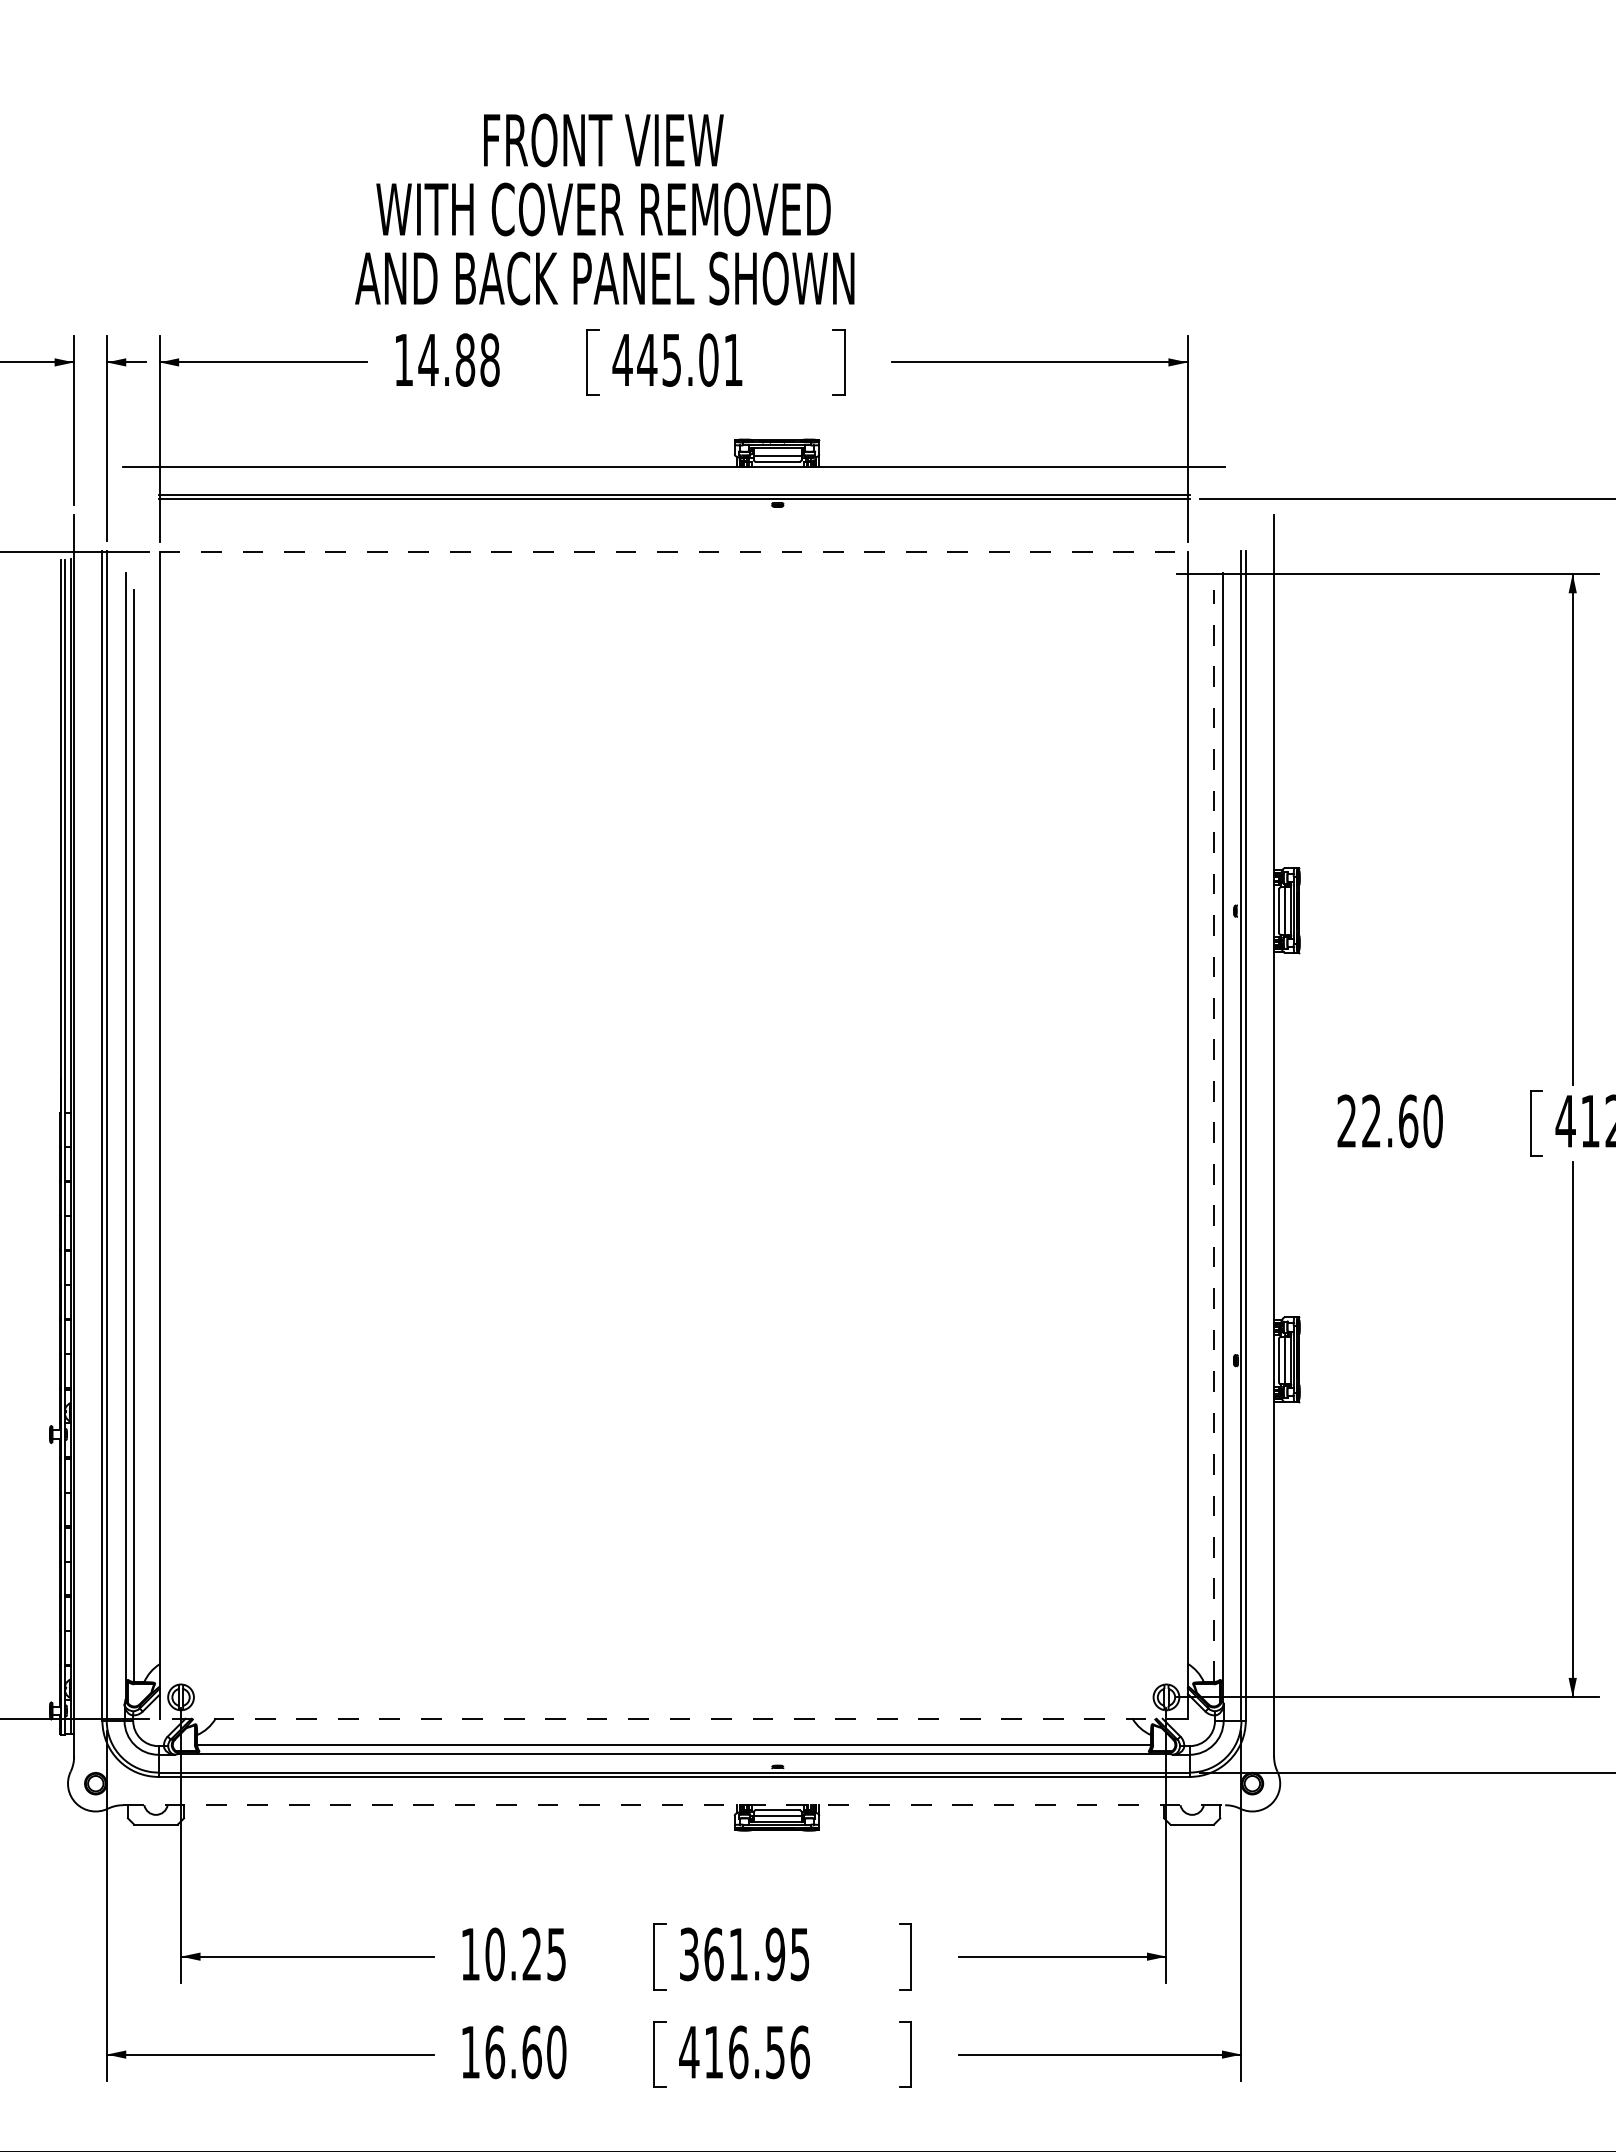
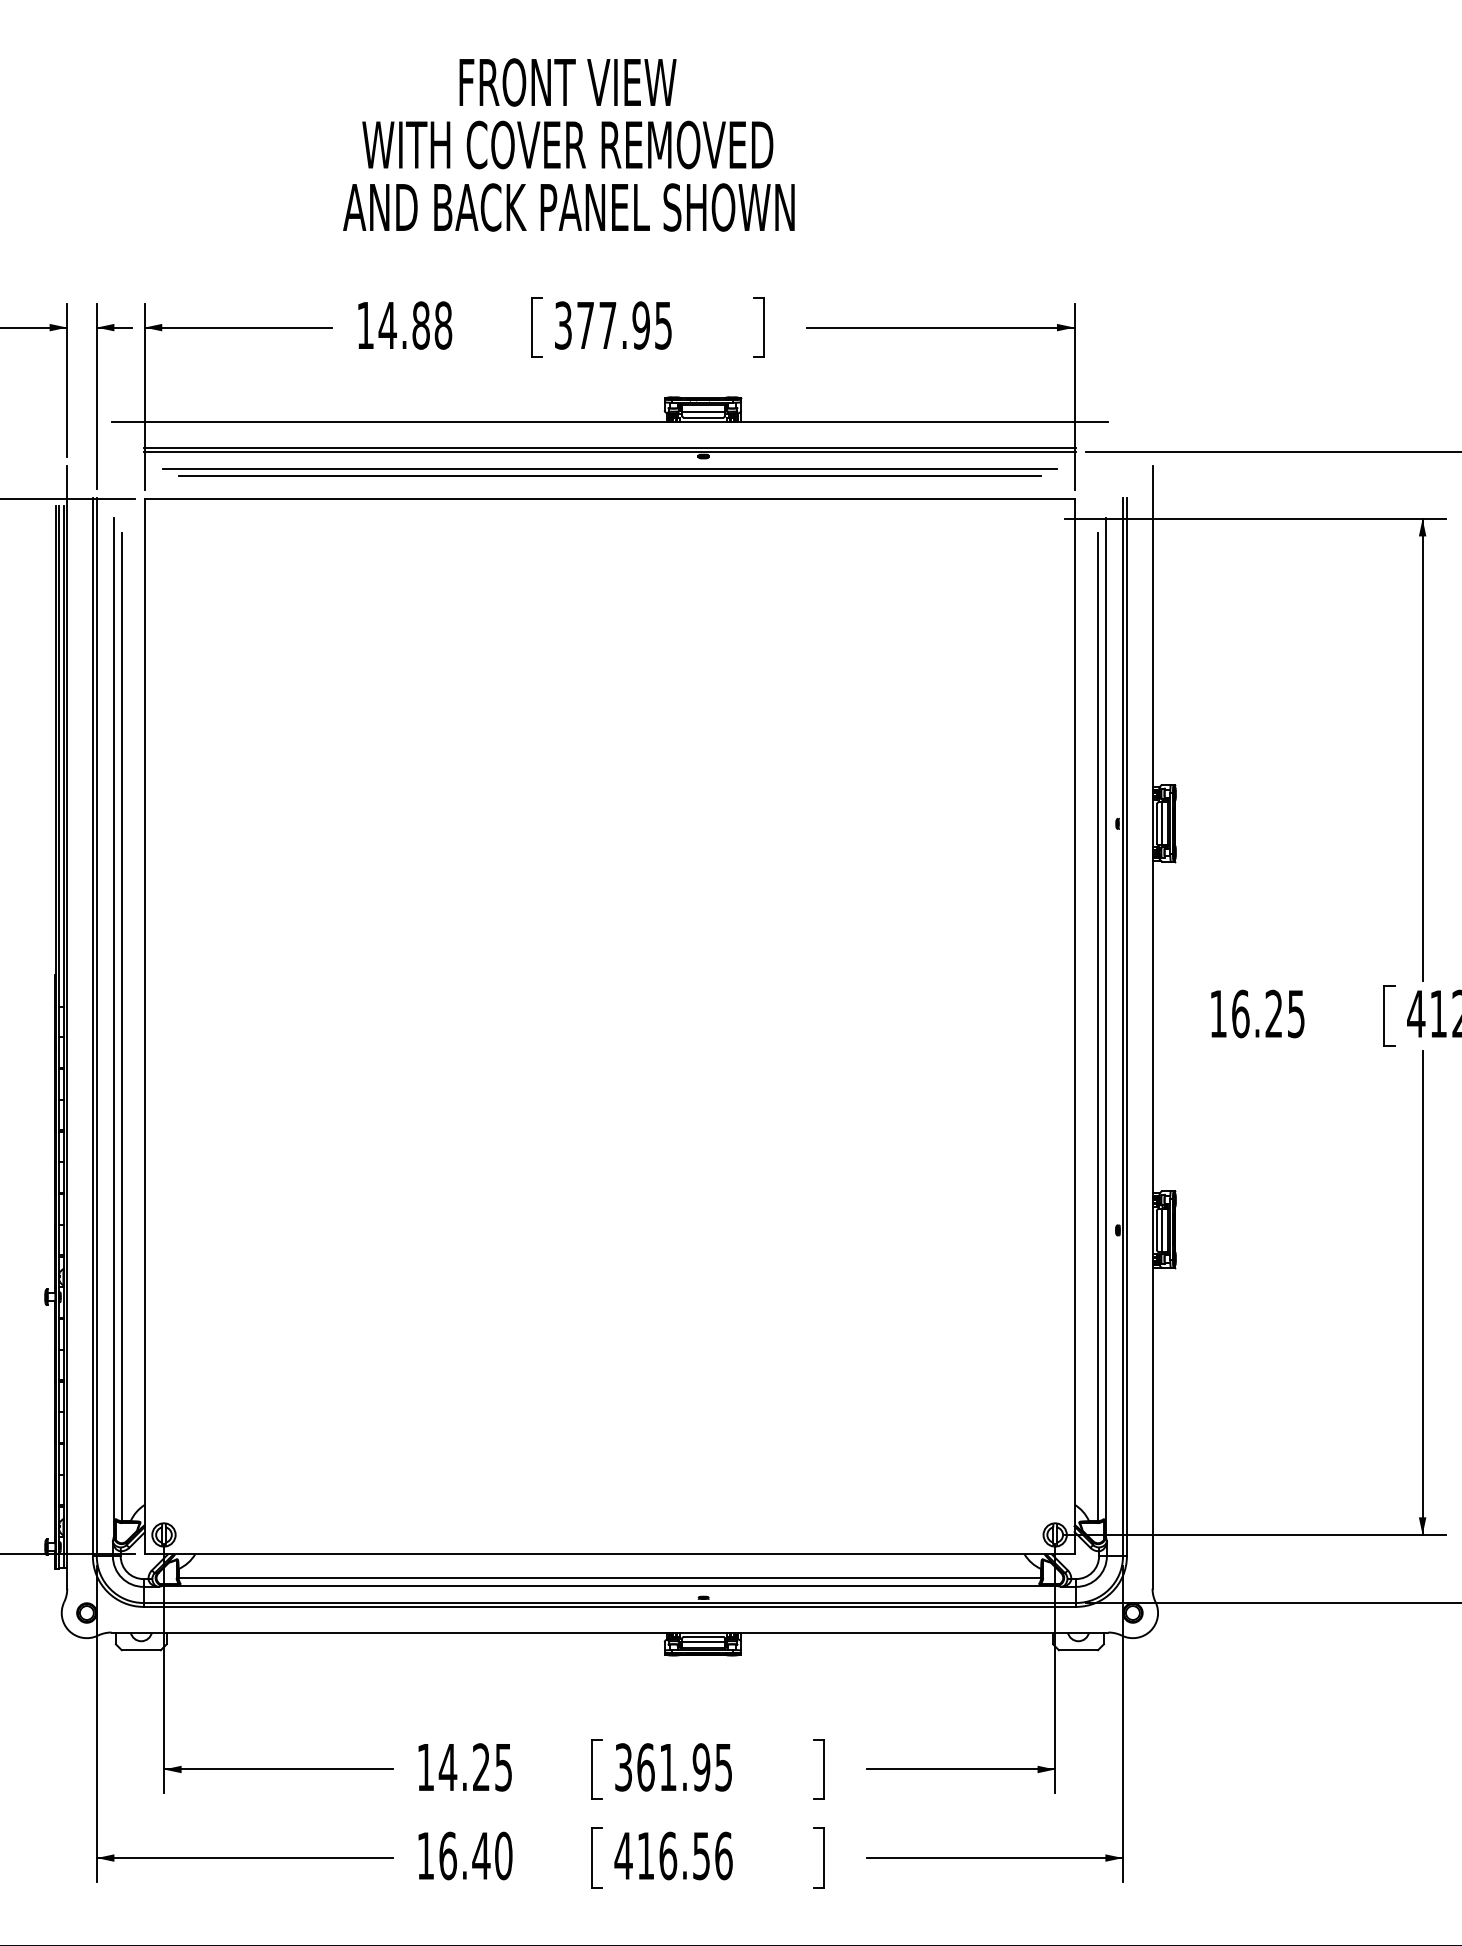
text: (604, 209) -> (568, 145), moved
text: (677, 359) -> (612, 324), 445.01 -> 377.95
line: (673, 518) -> (609, 468), added
line: (673, 527) -> (609, 476), added
line: (674, 552) -> (610, 499), dashed -> solid
text: (1389, 1121) -> (1256, 1014), 22.60 -> 16.25
line: (1213, 1135) -> (1097, 1026), dashed -> solid
line: (673, 1718) -> (609, 1554), dashed -> solid
line: (674, 1805) -> (610, 1632), dashed -> solid
text: (494, 1954) -> (447, 1767), 10.25 -> 14.25
text: (531, 2052) -> (480, 1856), 16.60 -> 16.40

